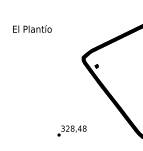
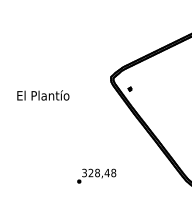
text: (32, 28) -> (43, 94), moved

